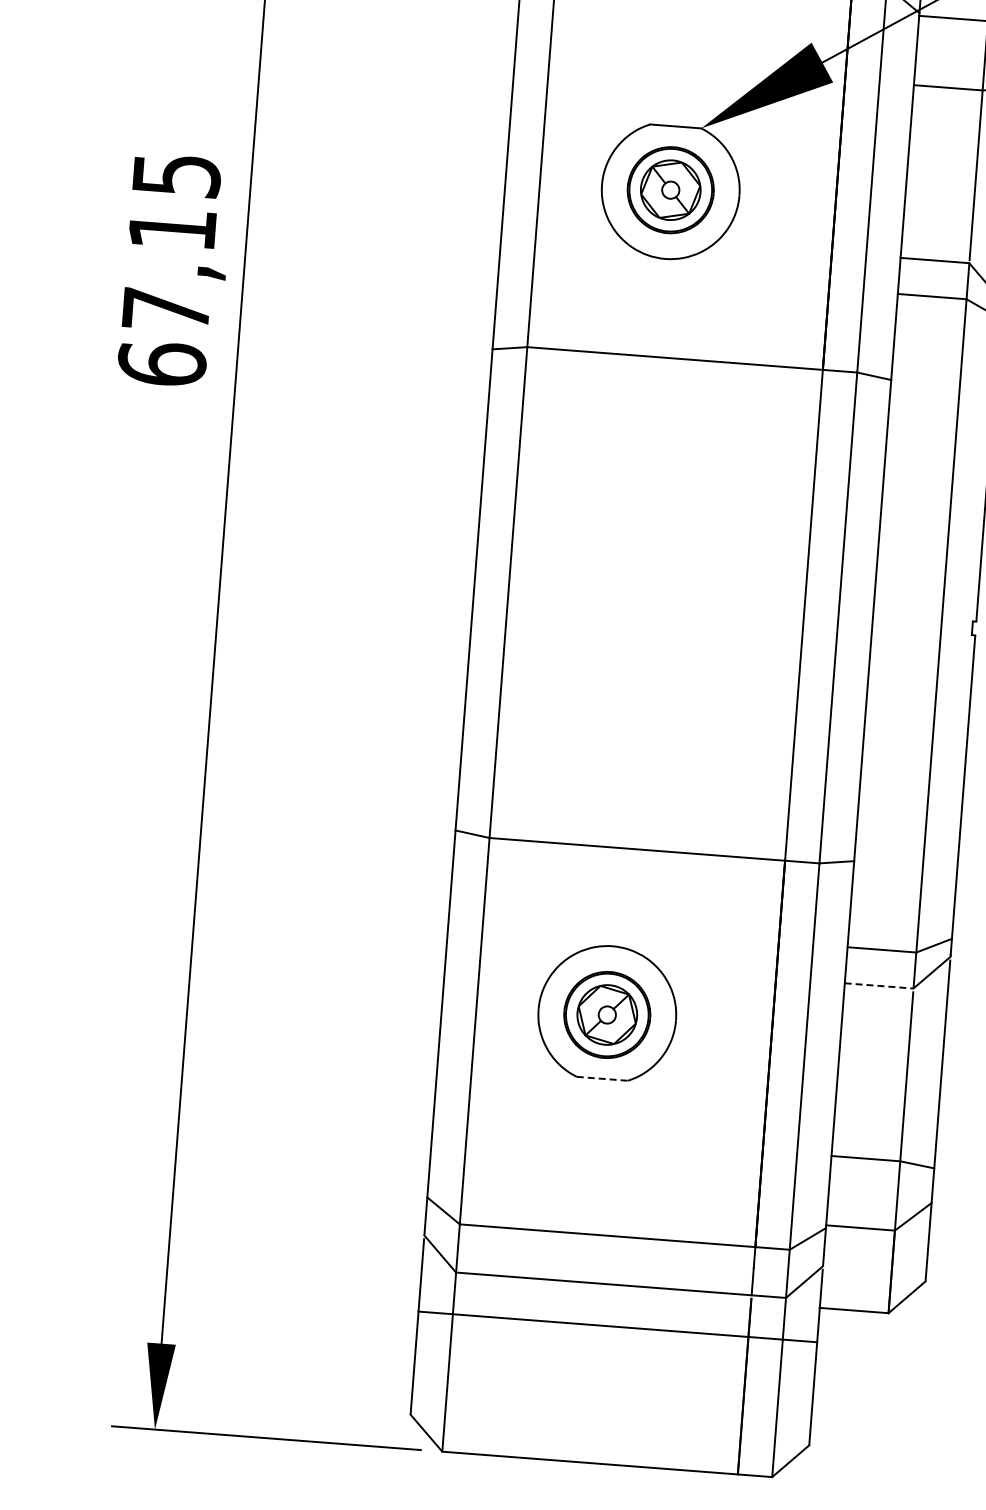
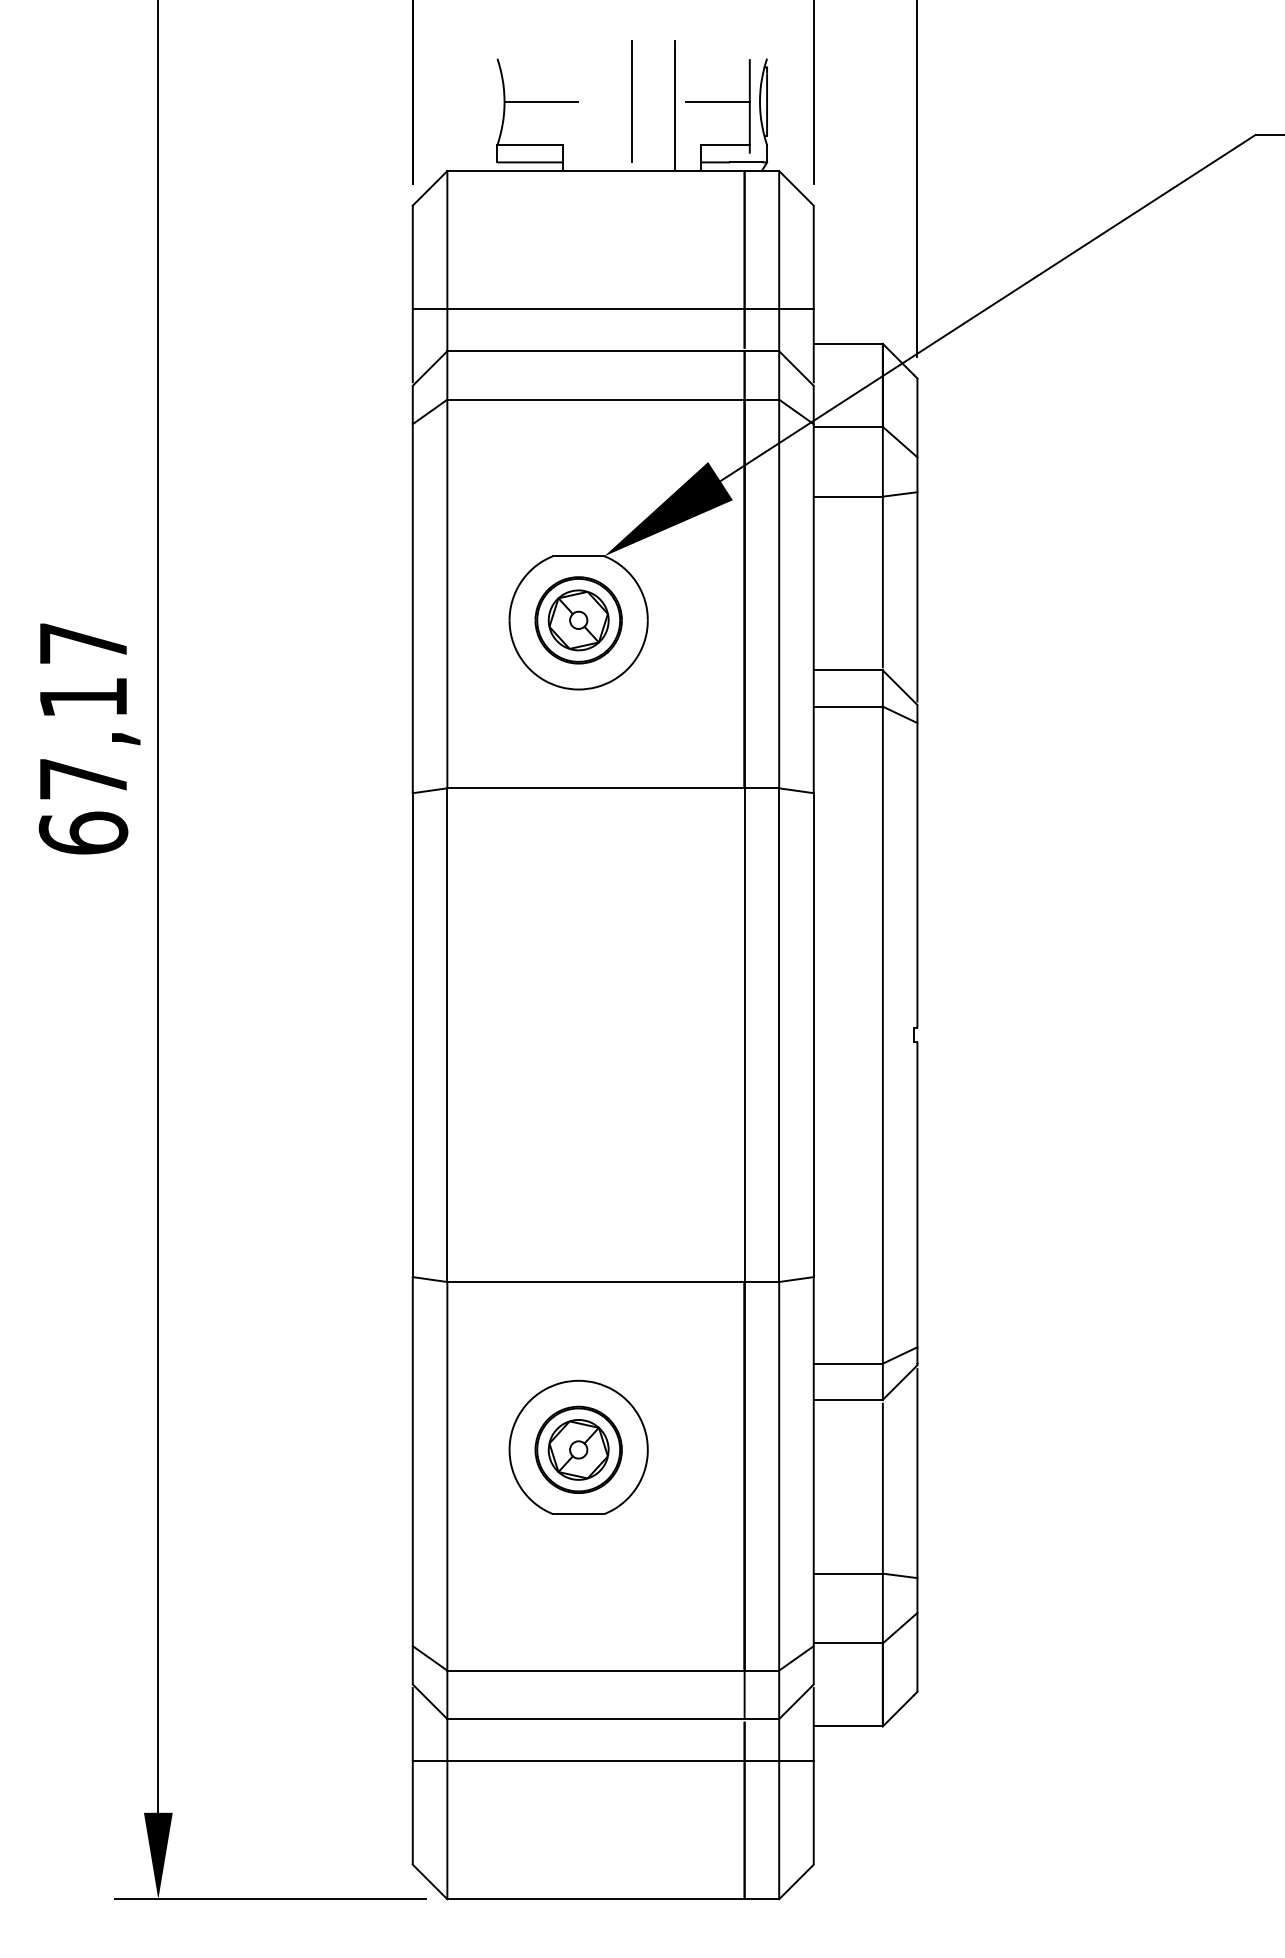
text: (177, 175) -> (84, 643), 67,15 -> 67,17
line: (879, 985) -> (848, 1399), dashed -> solid
line: (602, 1079) -> (578, 1514), dashed -> solid

